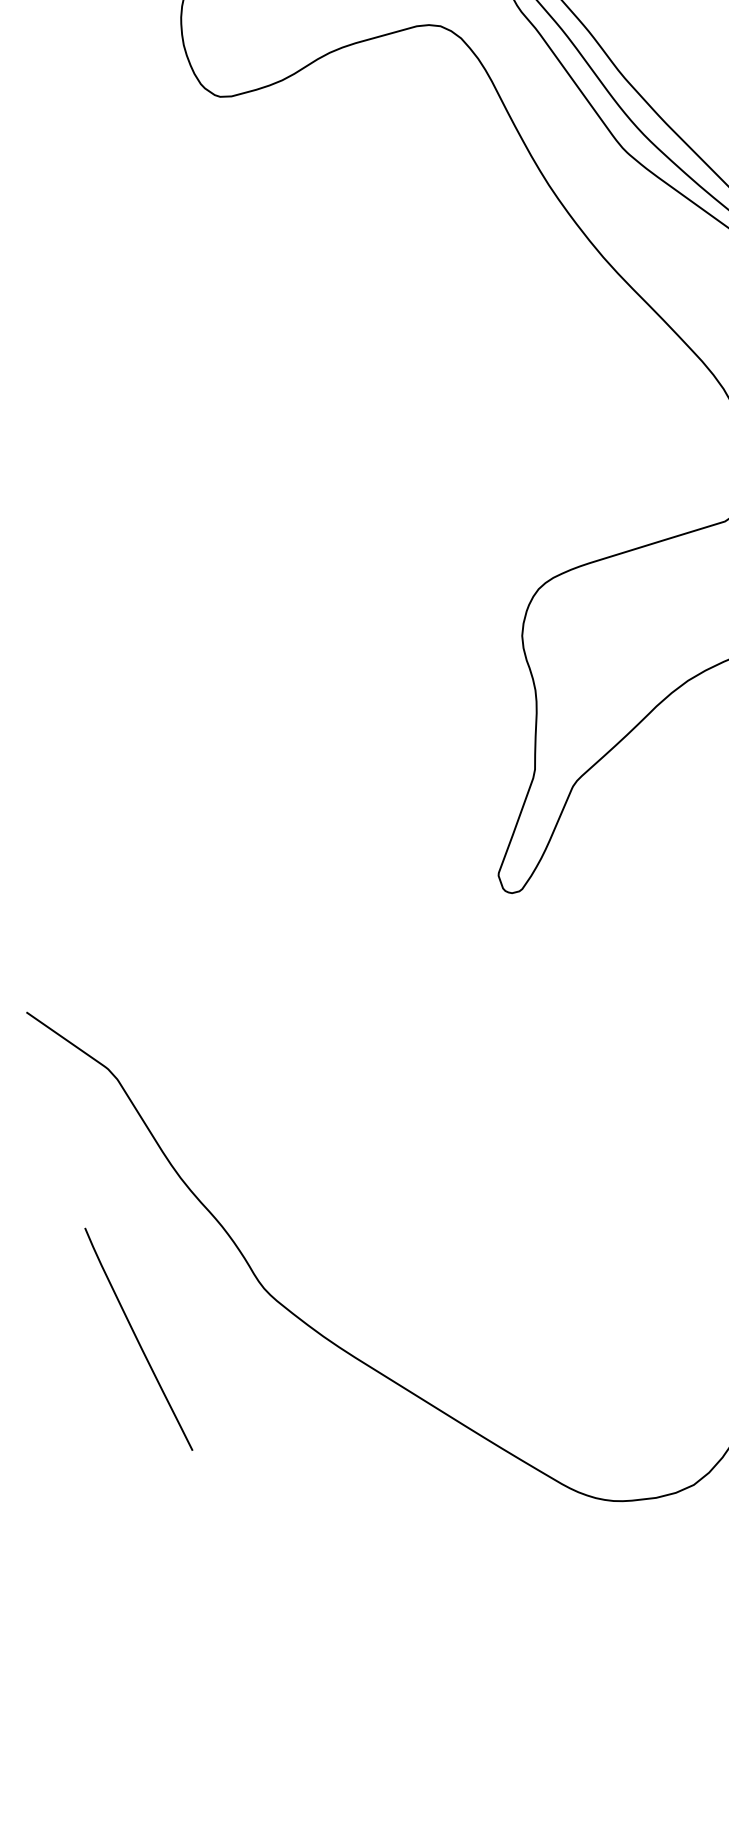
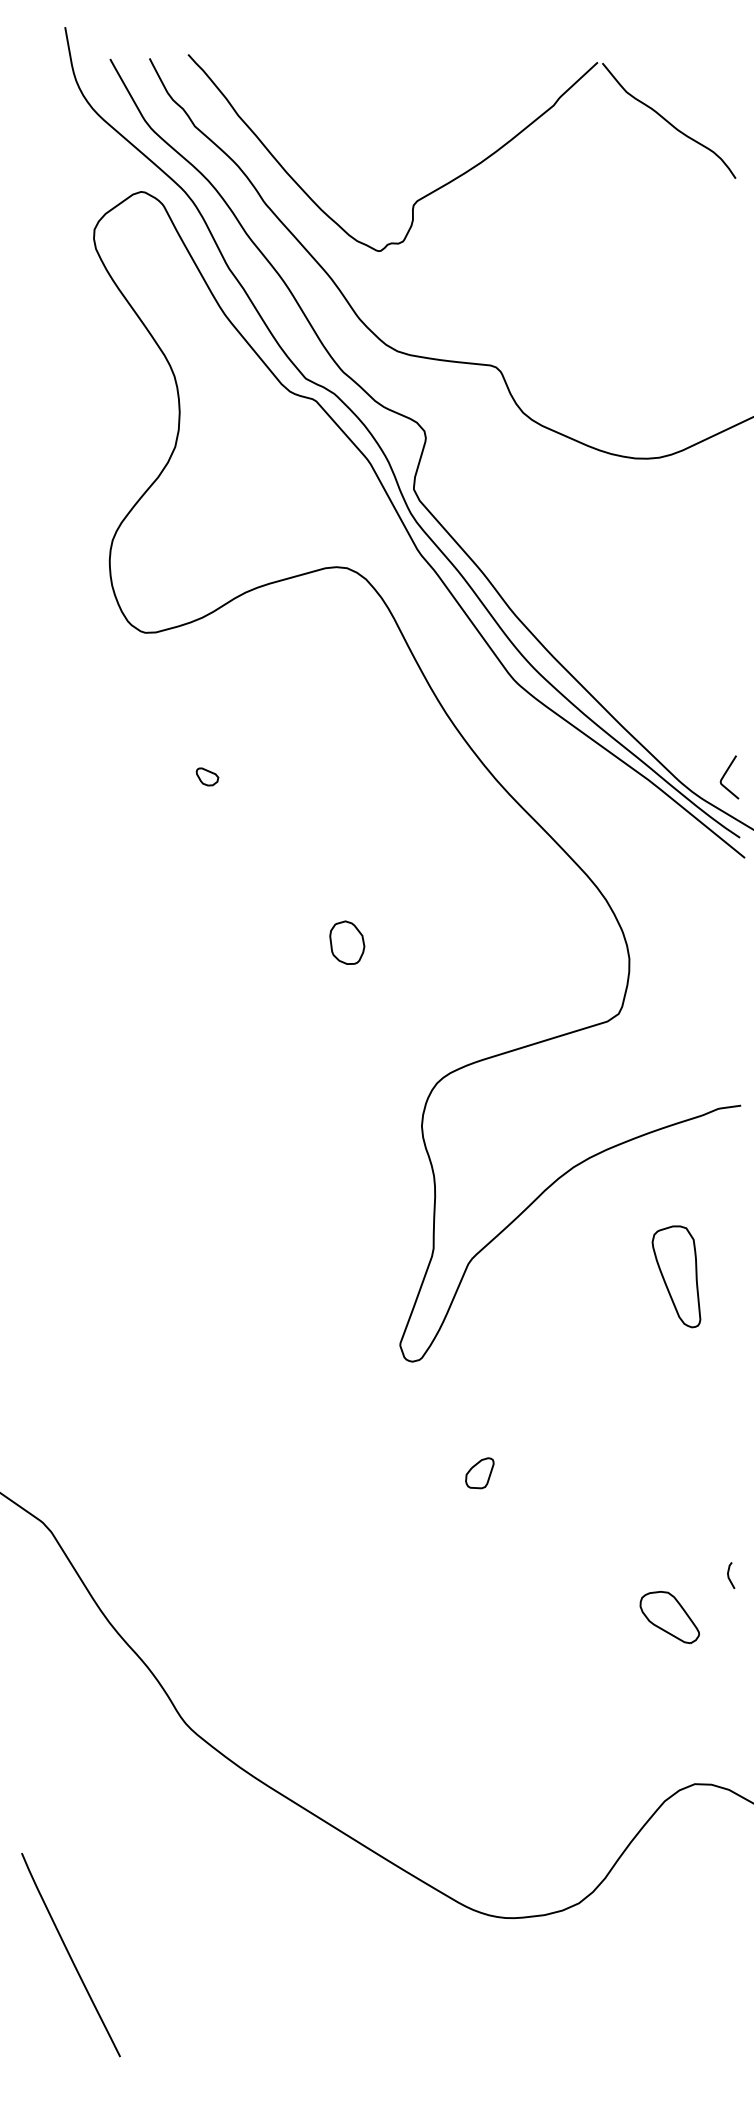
part: (287, 253) -> (207, 776), added
part: (440, 435) -> (347, 942), added
part: (585, 1015) -> (479, 1473), added
curve: (138, 1339) -> (70, 1955), moved

